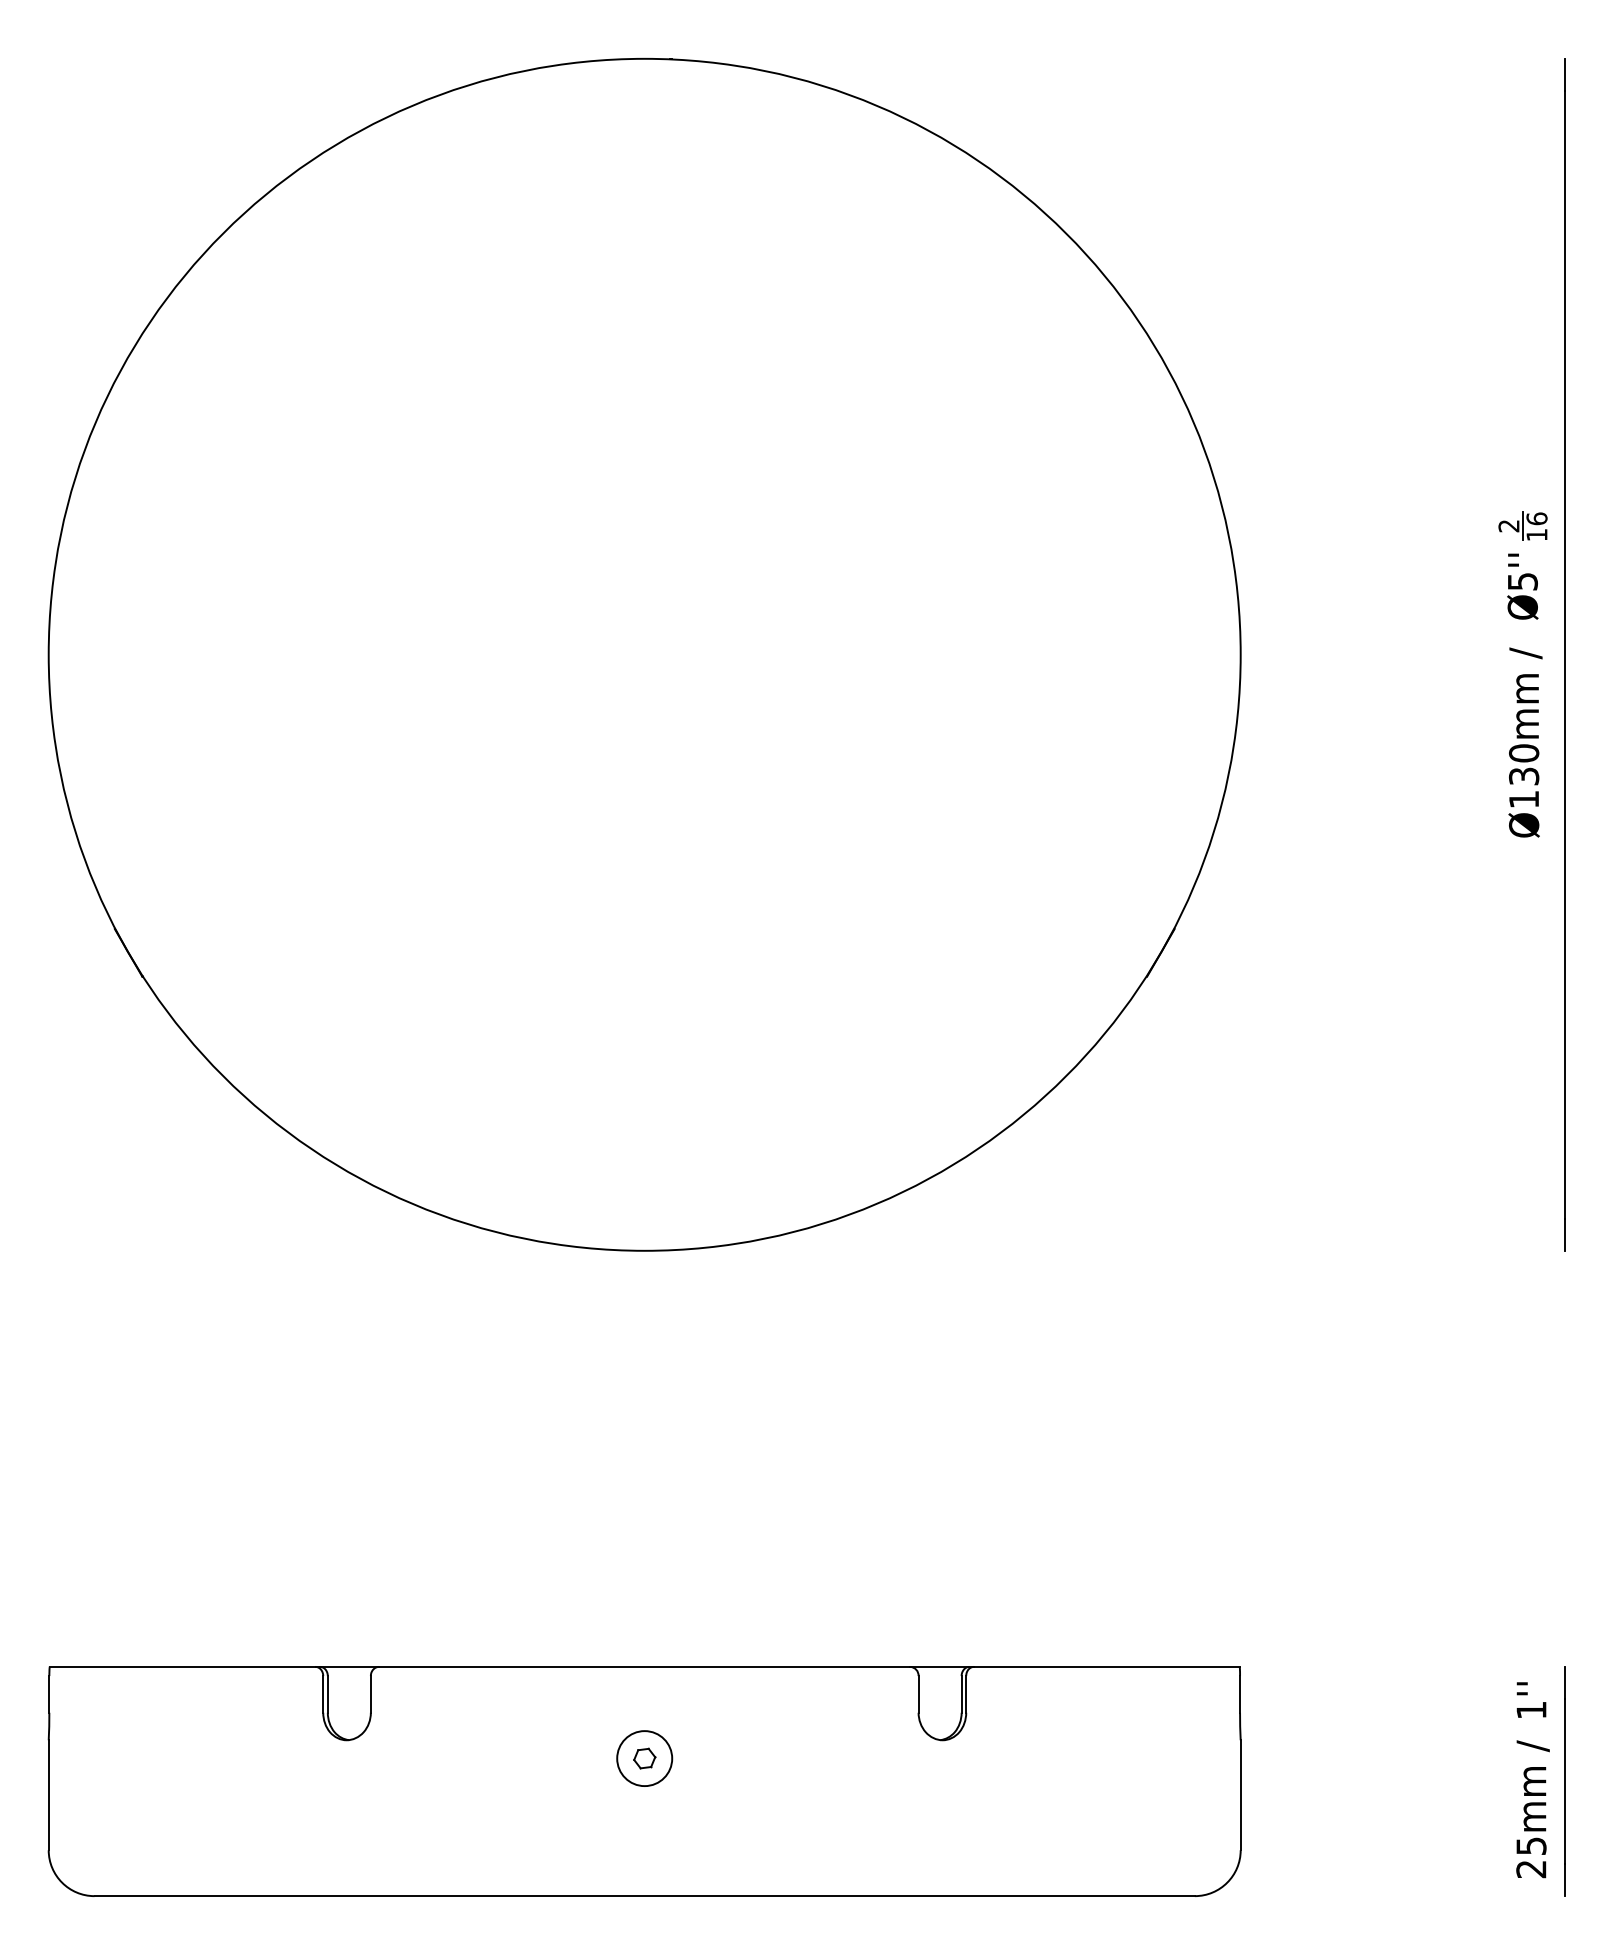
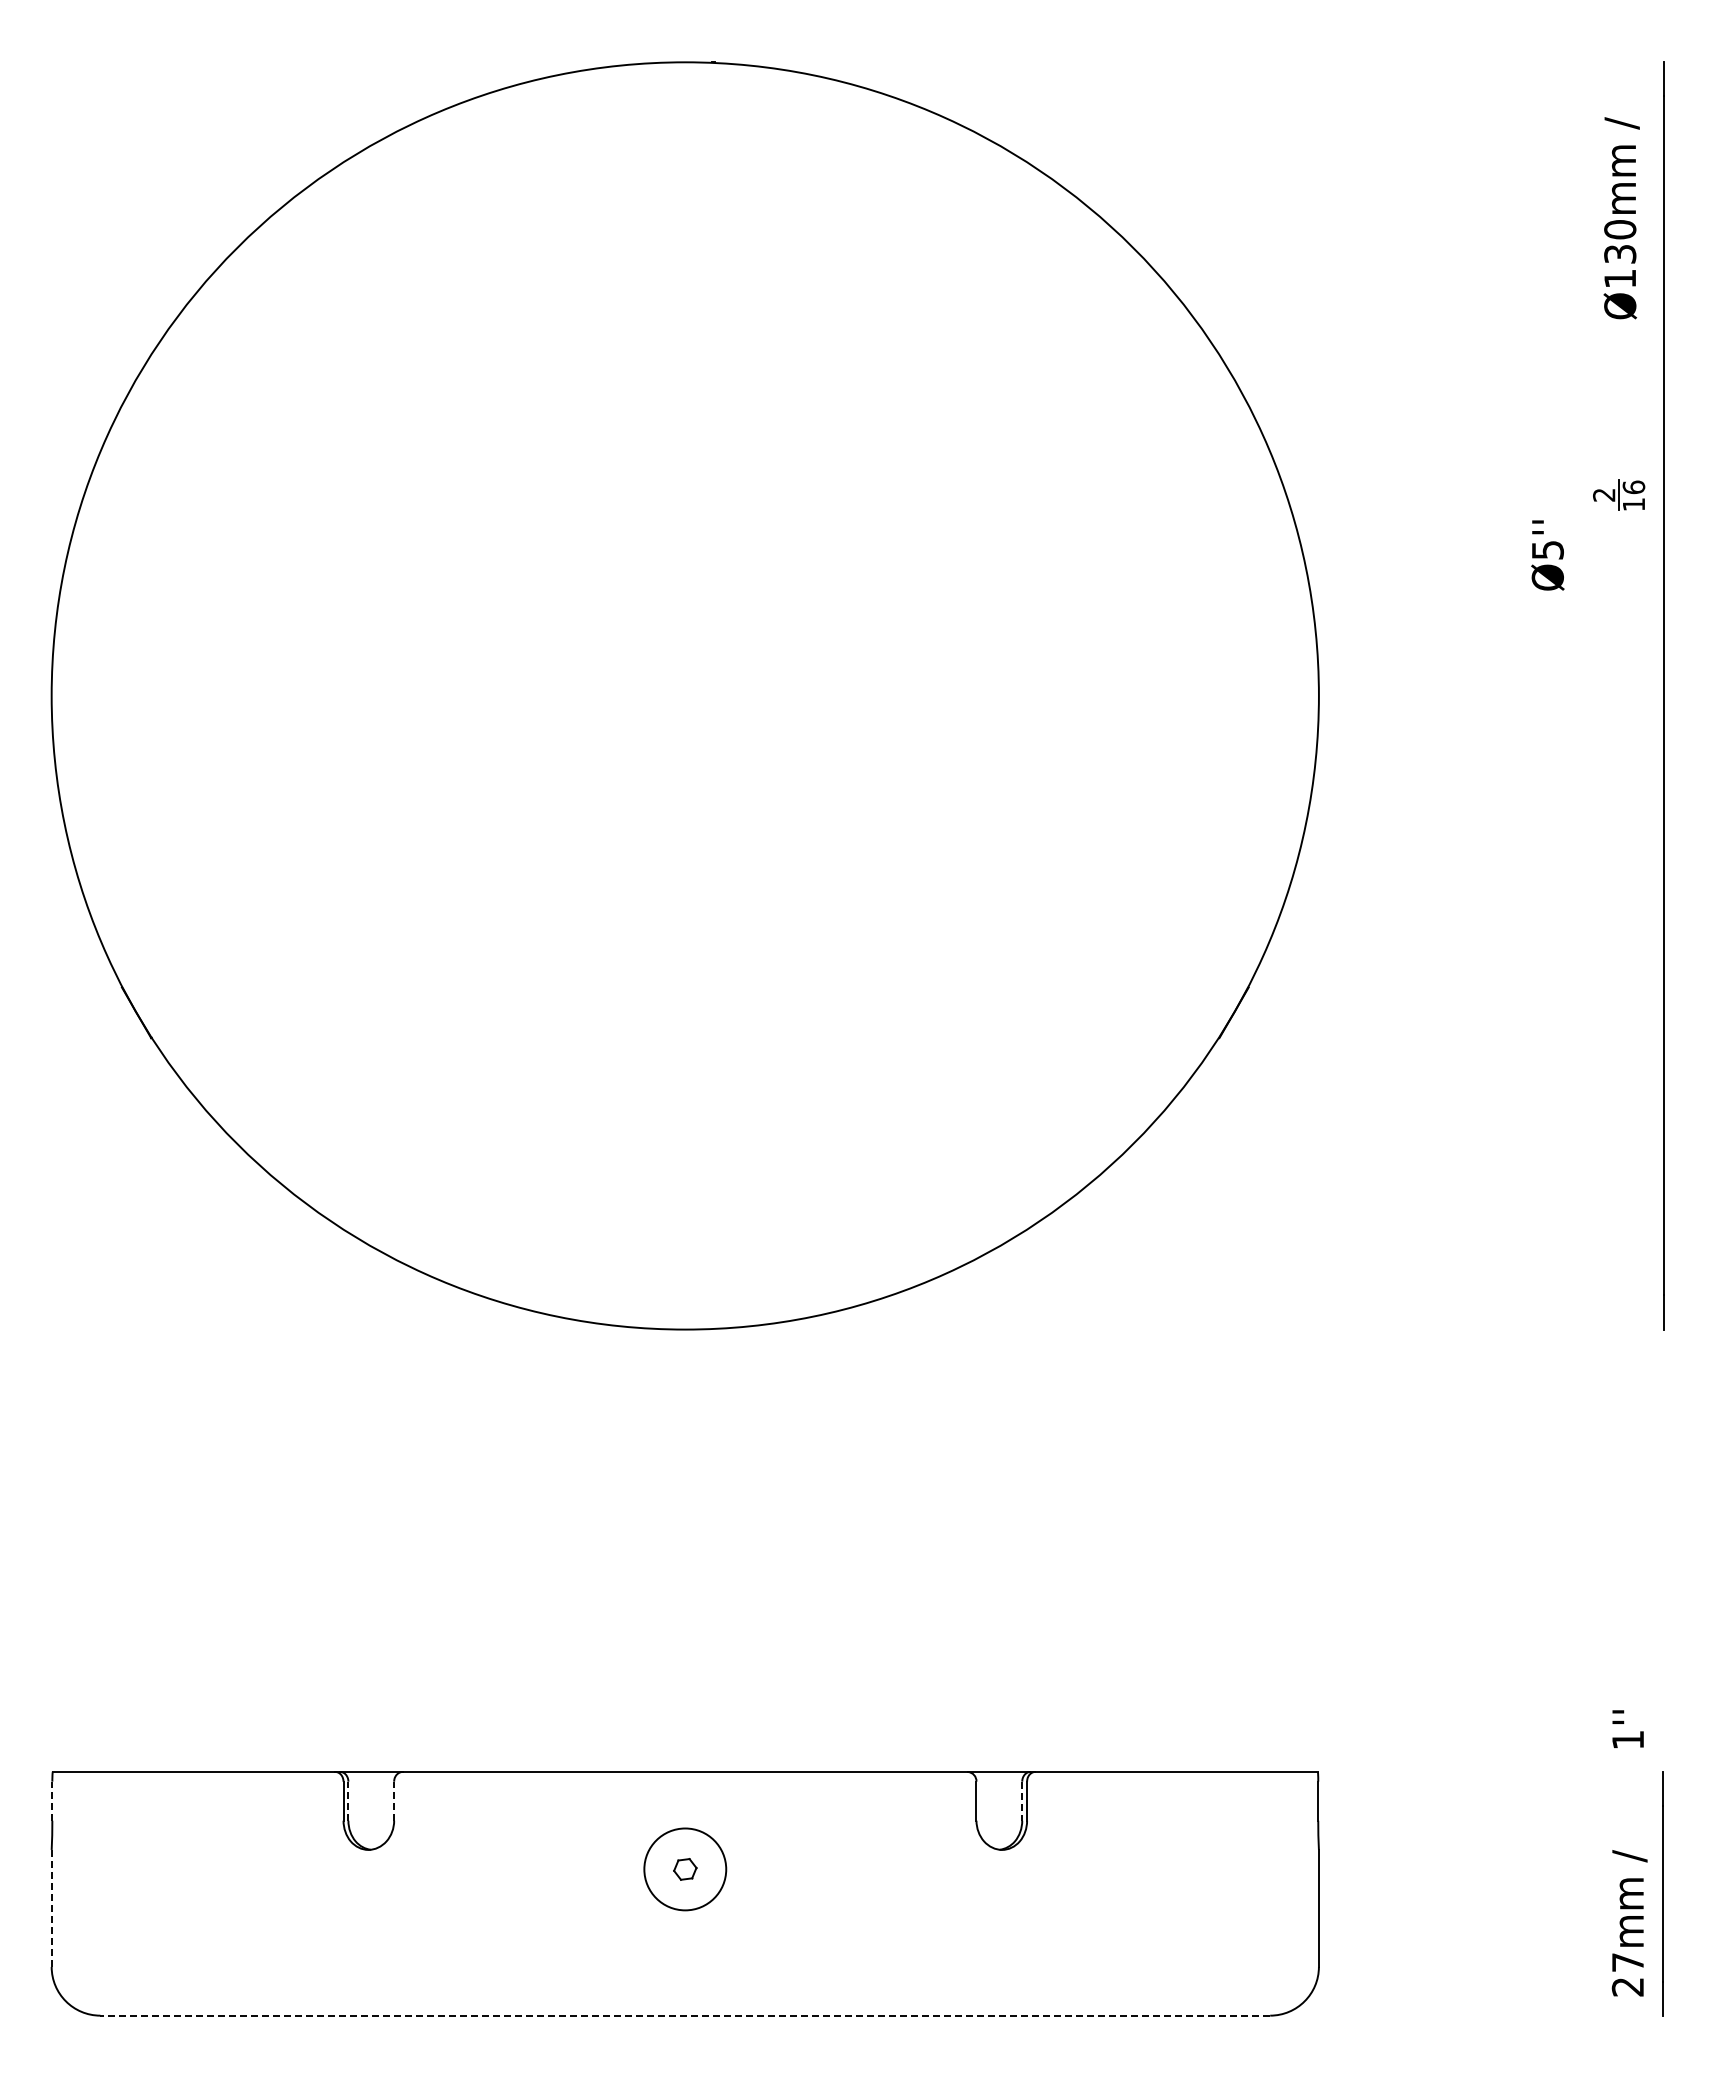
part: (1523, 525) -> (1619, 494), moved
text: (1522, 586) -> (1547, 555), moved
text: (1525, 742) -> (1621, 218), moved
line: (49, 1693) -> (52, 1800), solid -> dashed
line: (327, 1693) -> (348, 1800), solid -> dashed
line: (371, 1693) -> (394, 1800), solid -> dashed
line: (961, 1694) -> (1022, 1801), solid -> dashed
text: (1530, 1699) -> (1627, 1728), moved
circle: (644, 1758) -> (685, 1869), size x1.4
line: (48, 1795) -> (51, 1908), solid -> dashed
text: (1531, 1846) -> (1628, 1962), 25mm -> 27mm
line: (644, 1895) -> (685, 2015), solid -> dashed

